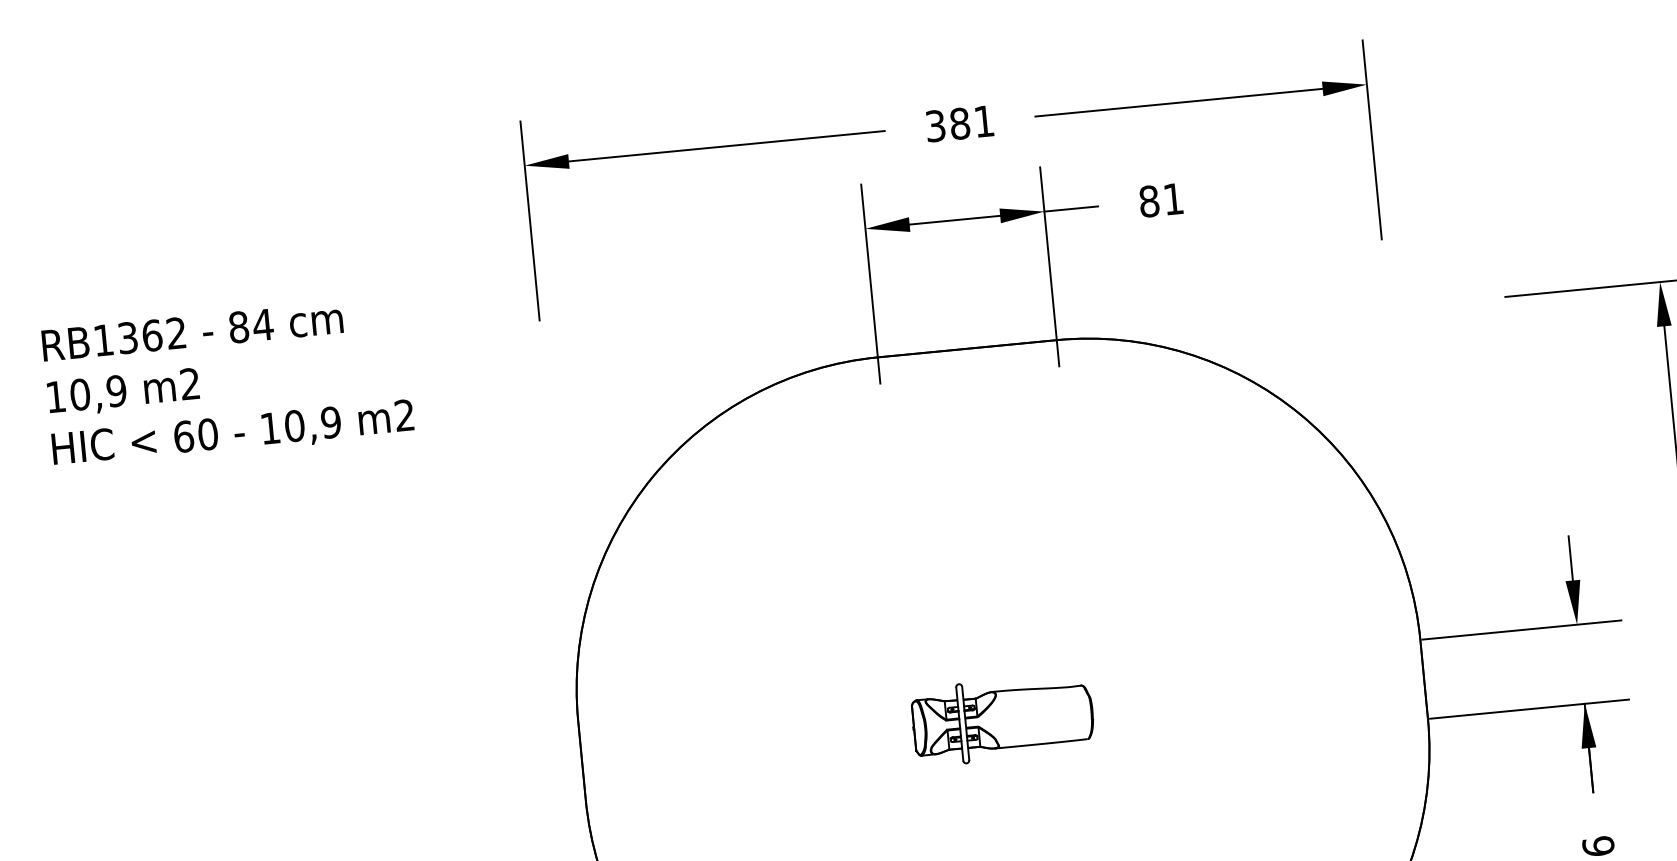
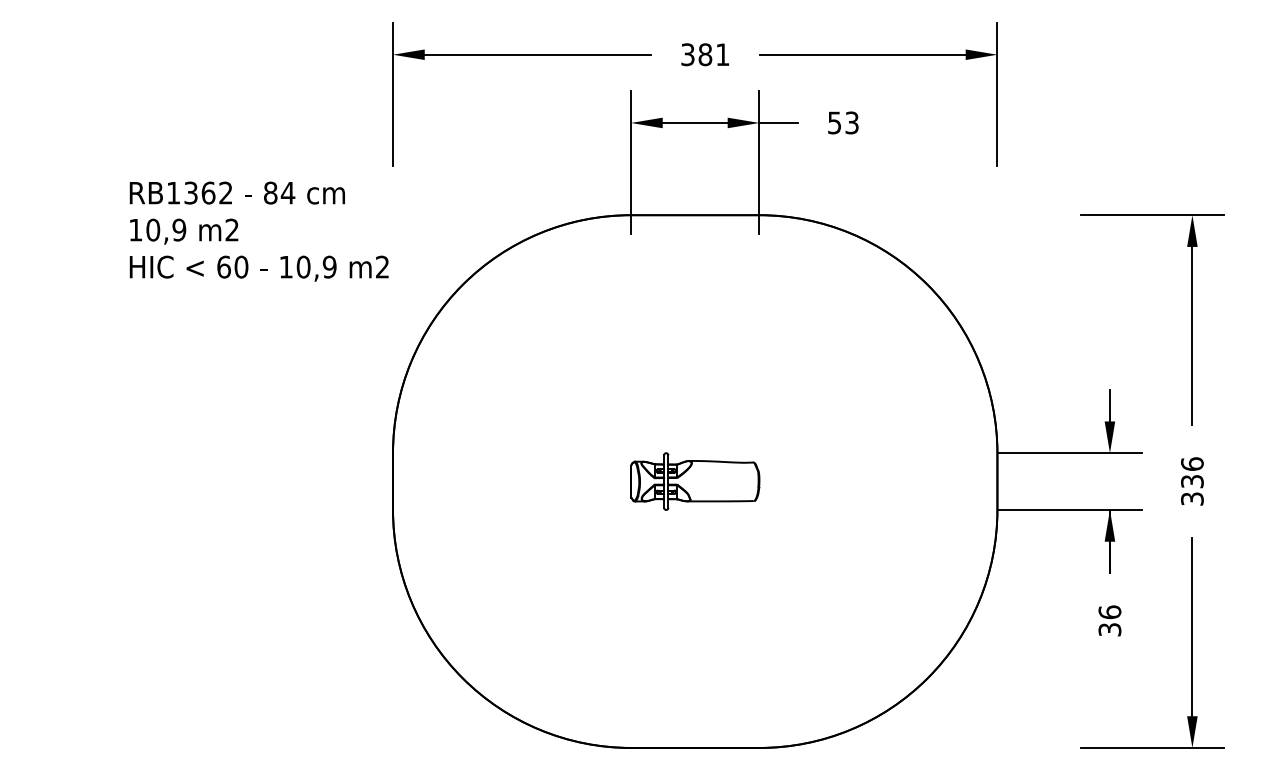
text: (1161, 199) -> (843, 122), 81 -> 53
text: (227, 382) -> (258, 231), moved

